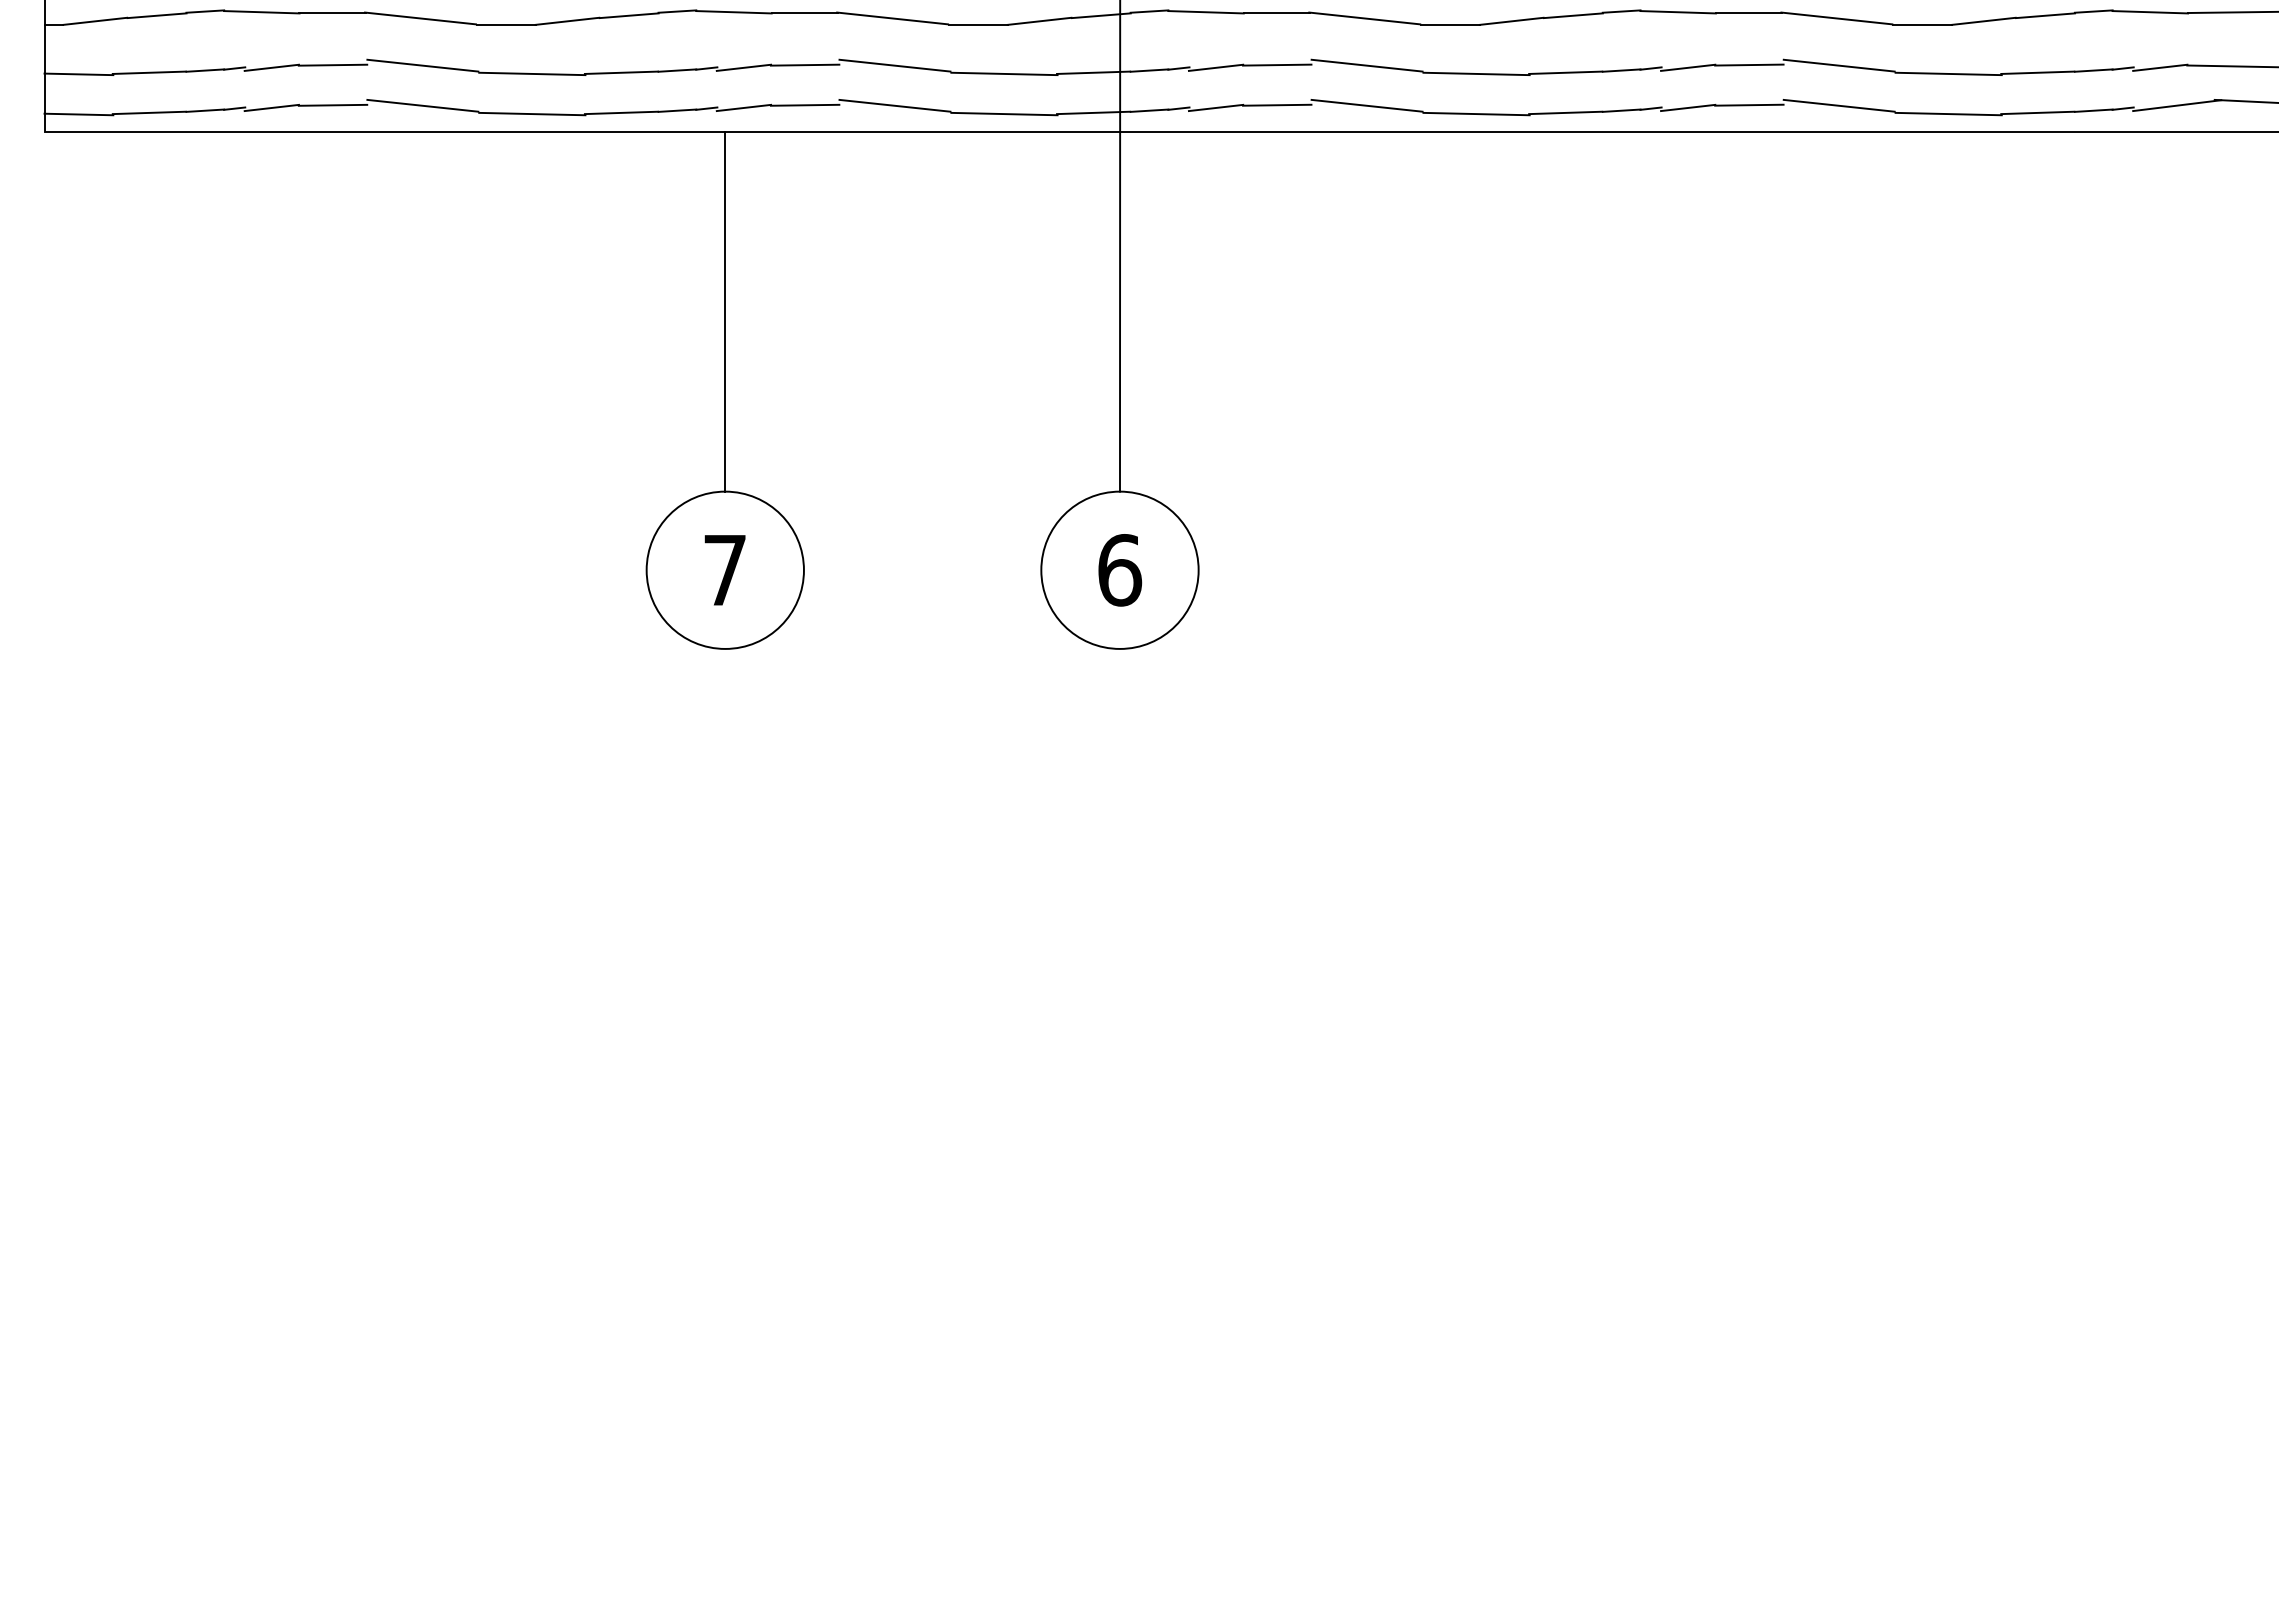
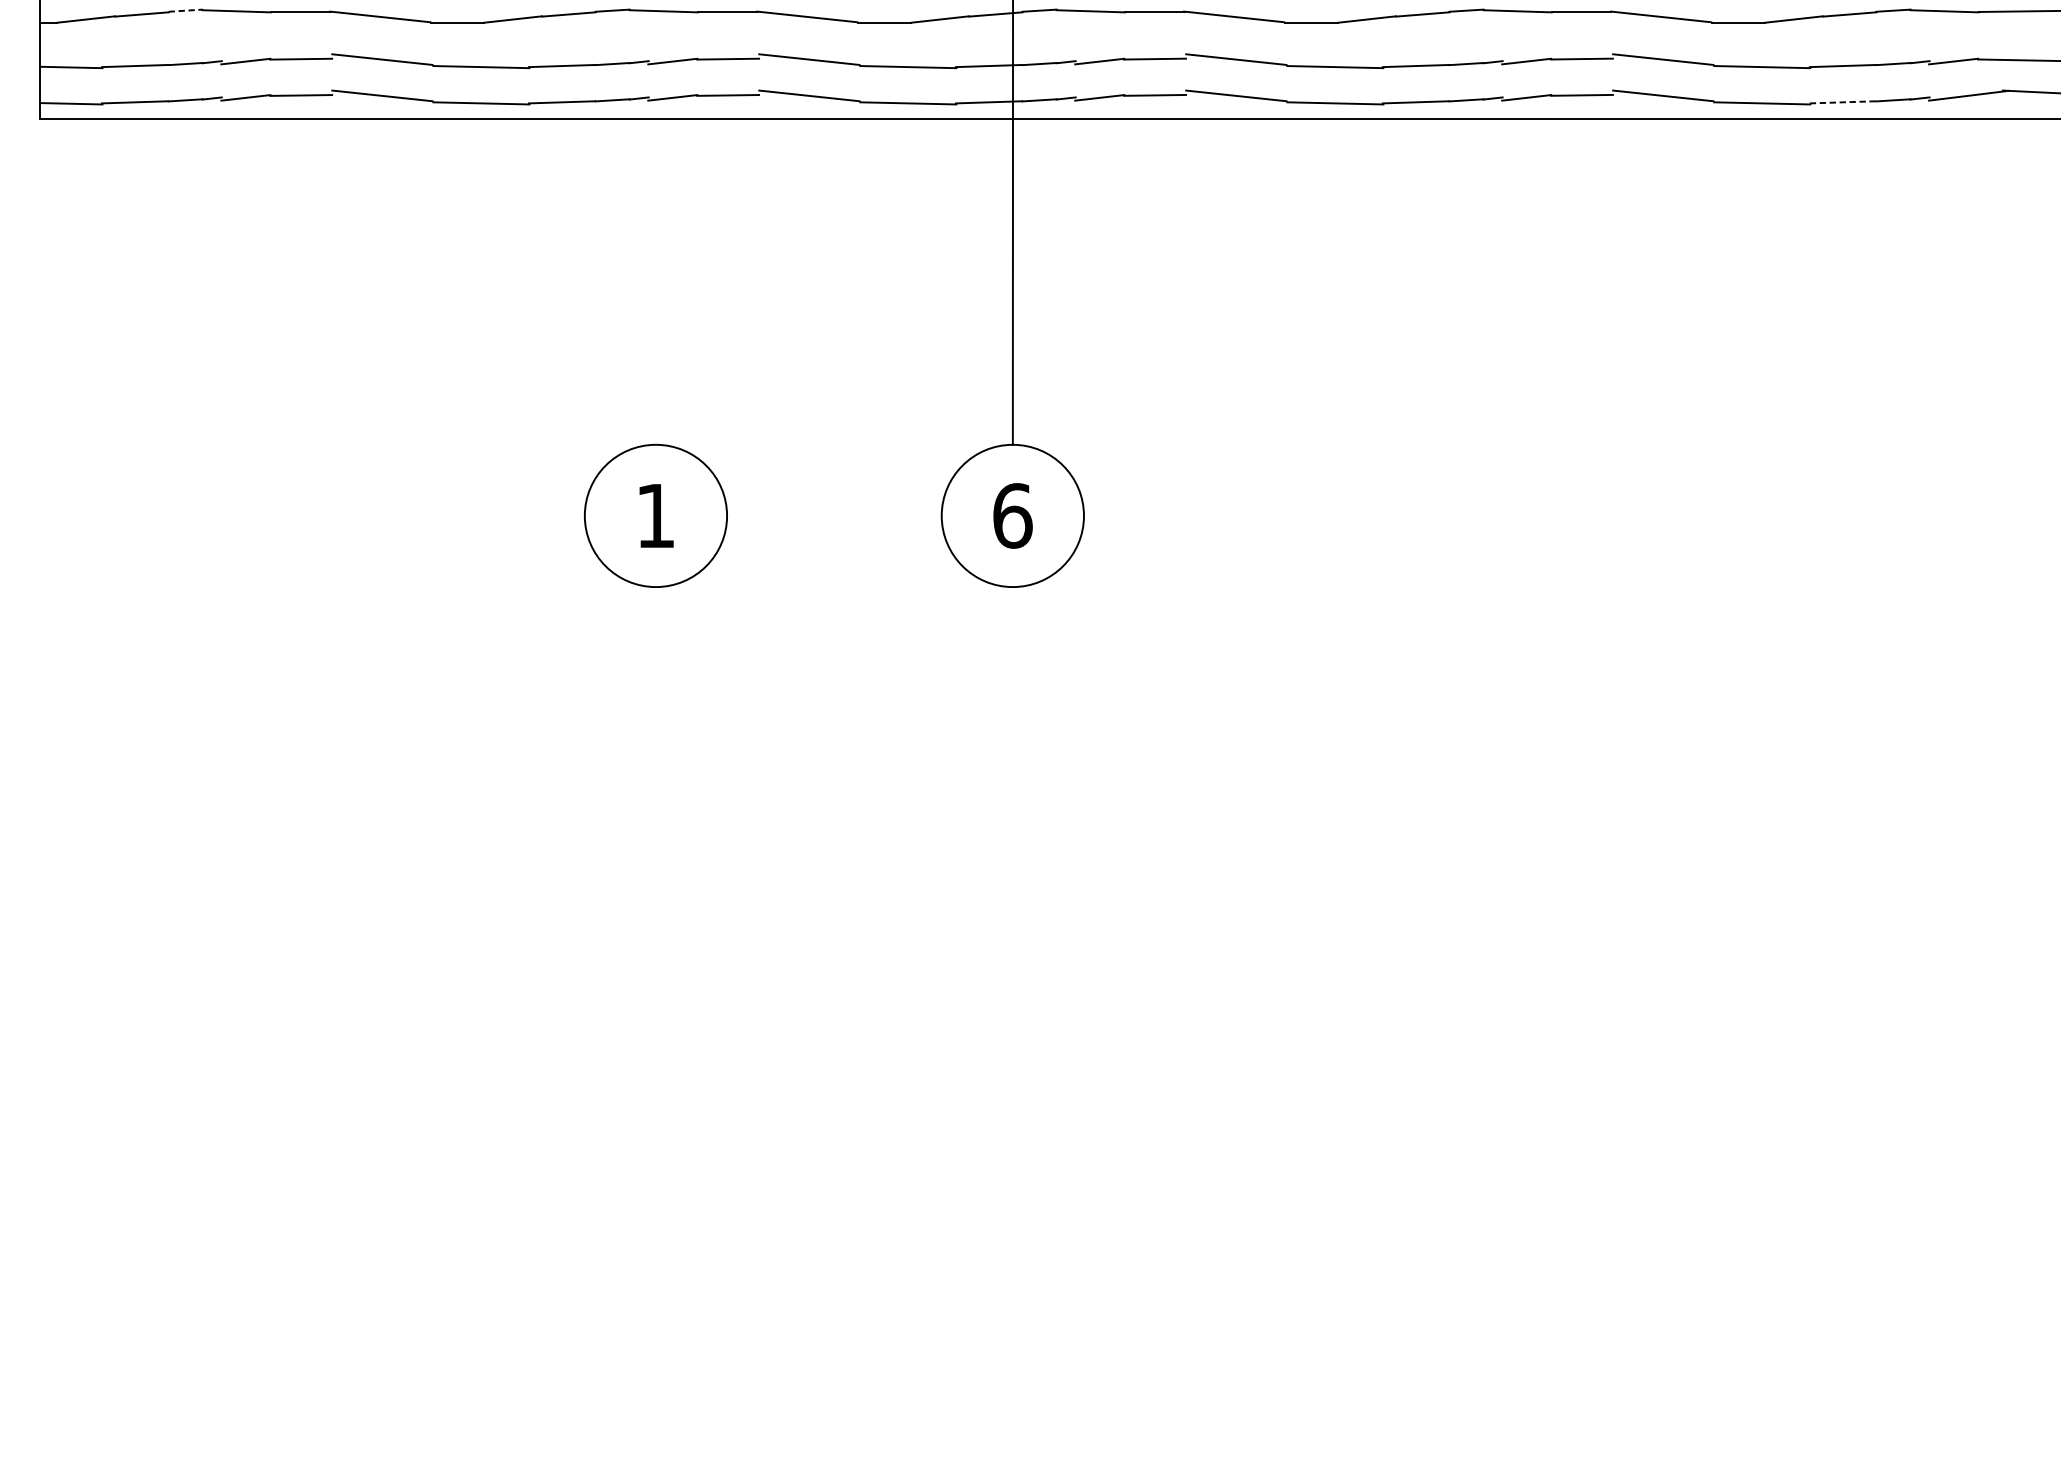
line: (205, 11) -> (185, 10), solid -> dashed
line: (2037, 112) -> (1842, 101), solid -> dashed
line: (725, 311) -> (656, 281), removed
text: (724, 570) -> (655, 516), 7 -> 1

